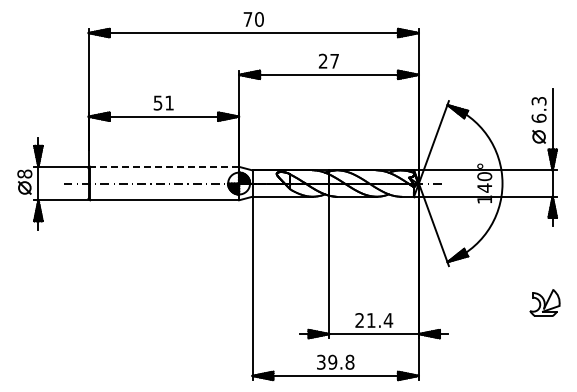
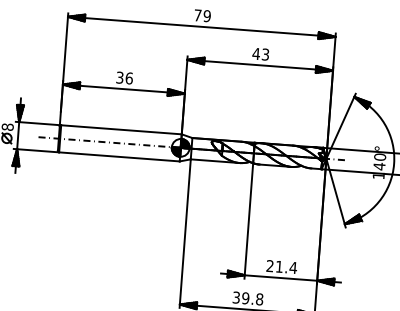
text: (259, 19) -> (207, 16), 70 -> 79
text: (328, 60) -> (260, 53), 27 -> 43
text: (164, 102) -> (125, 77), 51 -> 36
line: (164, 166) -> (121, 129), dashed -> solid

